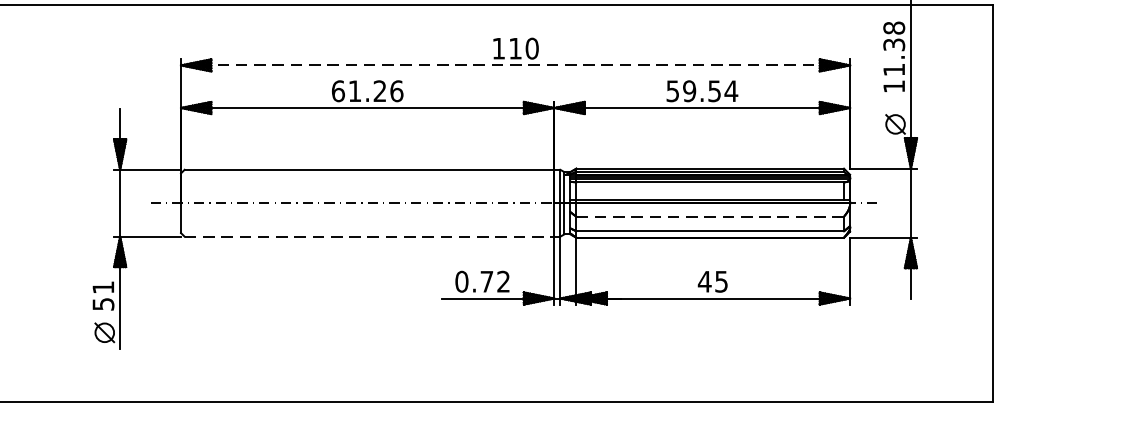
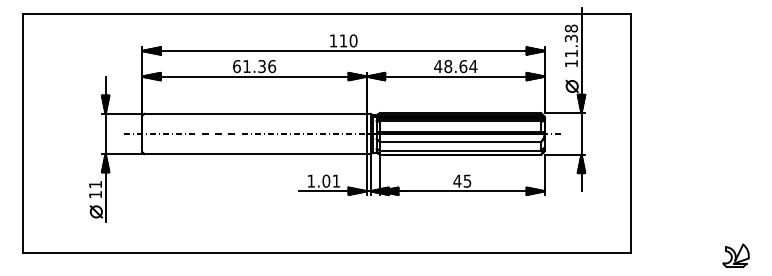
line: (517, 66) -> (344, 51), dashed -> solid
text: (379, 91) -> (261, 66), 61.26 -> 61.36
text: (693, 91) -> (450, 66), 59.54 -> 48.64
line: (709, 215) -> (460, 141), dashed -> solid
line: (370, 237) -> (256, 154), dashed -> solid
text: (482, 280) -> (323, 180), 0.72 -> 1.01
text: (103, 303) -> (95, 194), 51 -> 11

